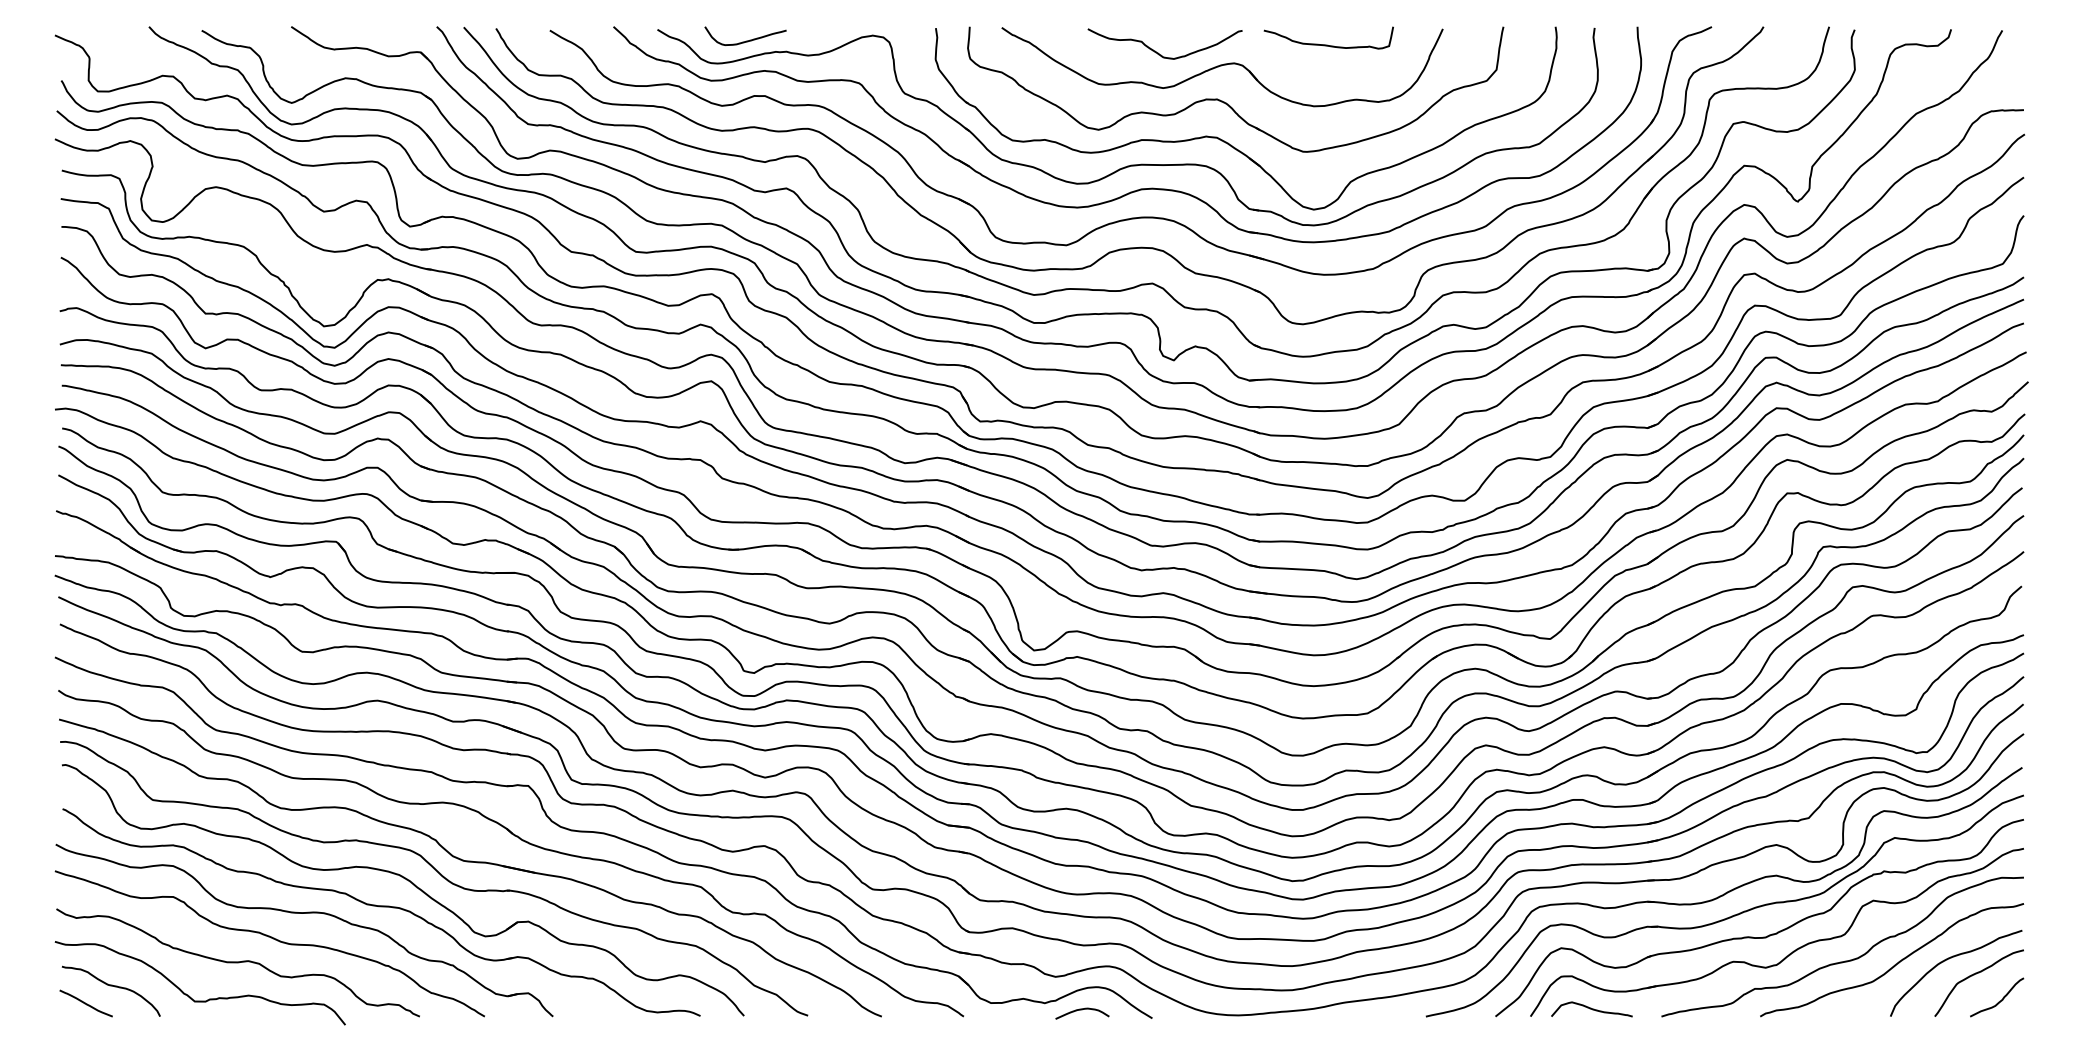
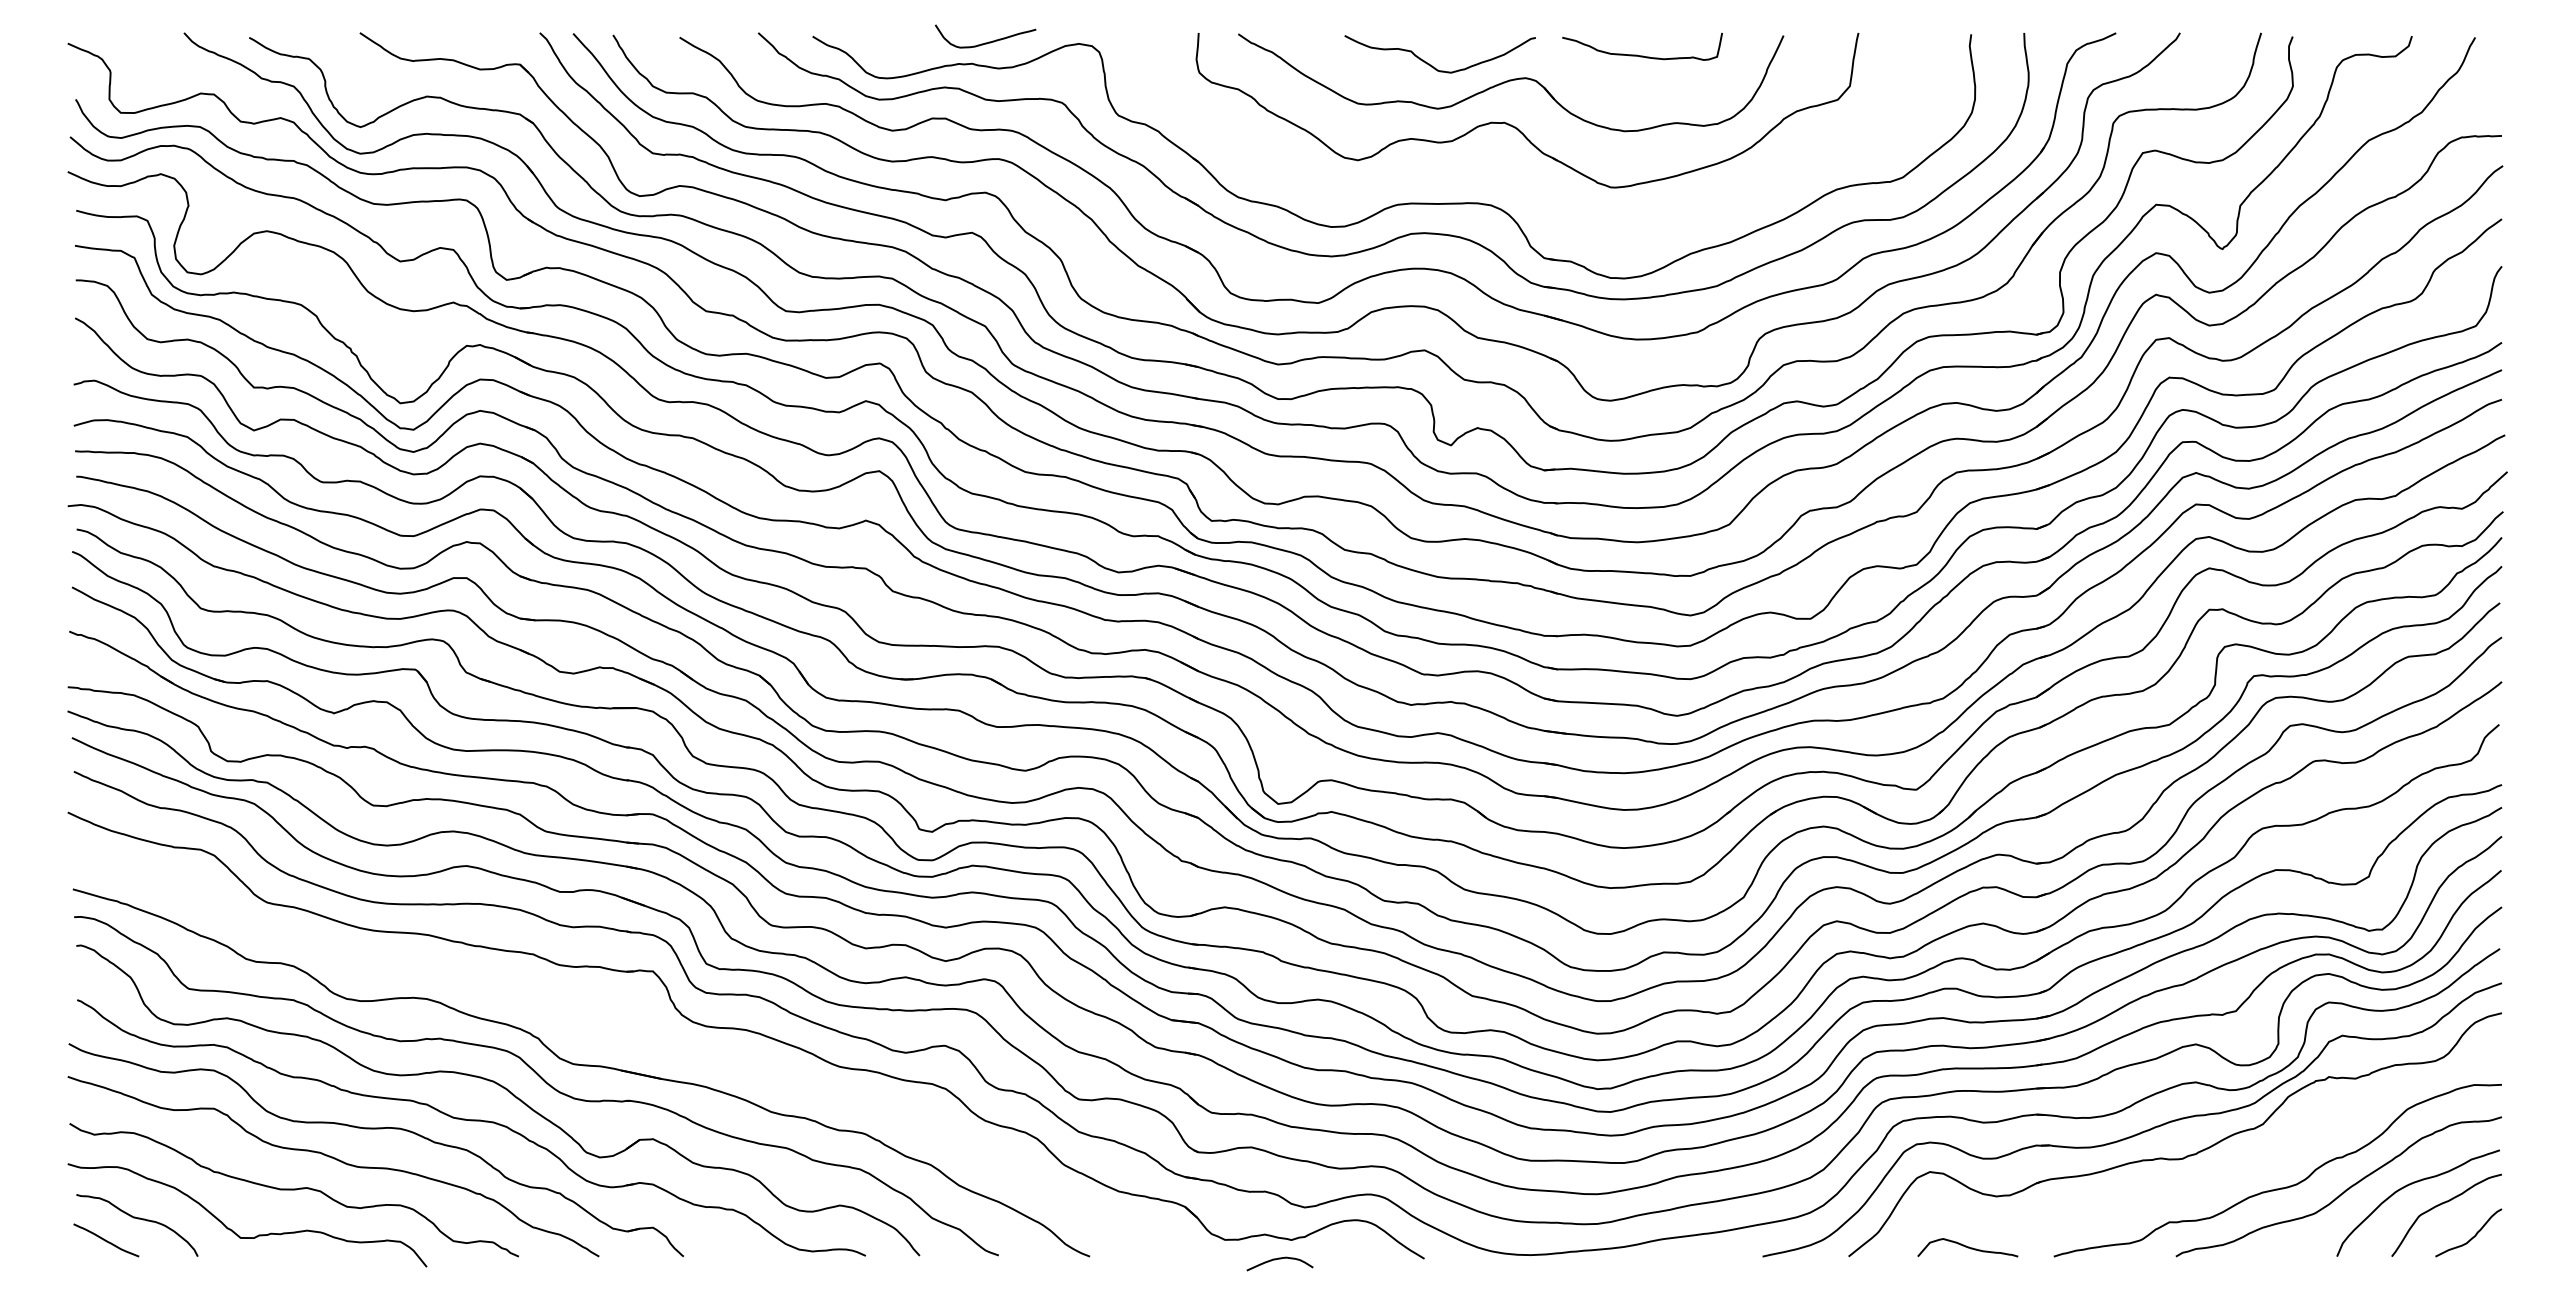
curve: (747, 40) -> (988, 41), moved
part: (1228, 142) -> (1518, 176), removed
part: (520, 840) -> (643, 1038), removed
part: (1793, 951) -> (2216, 1175), removed
curve: (1082, 1010) -> (1279, 1259), moved

